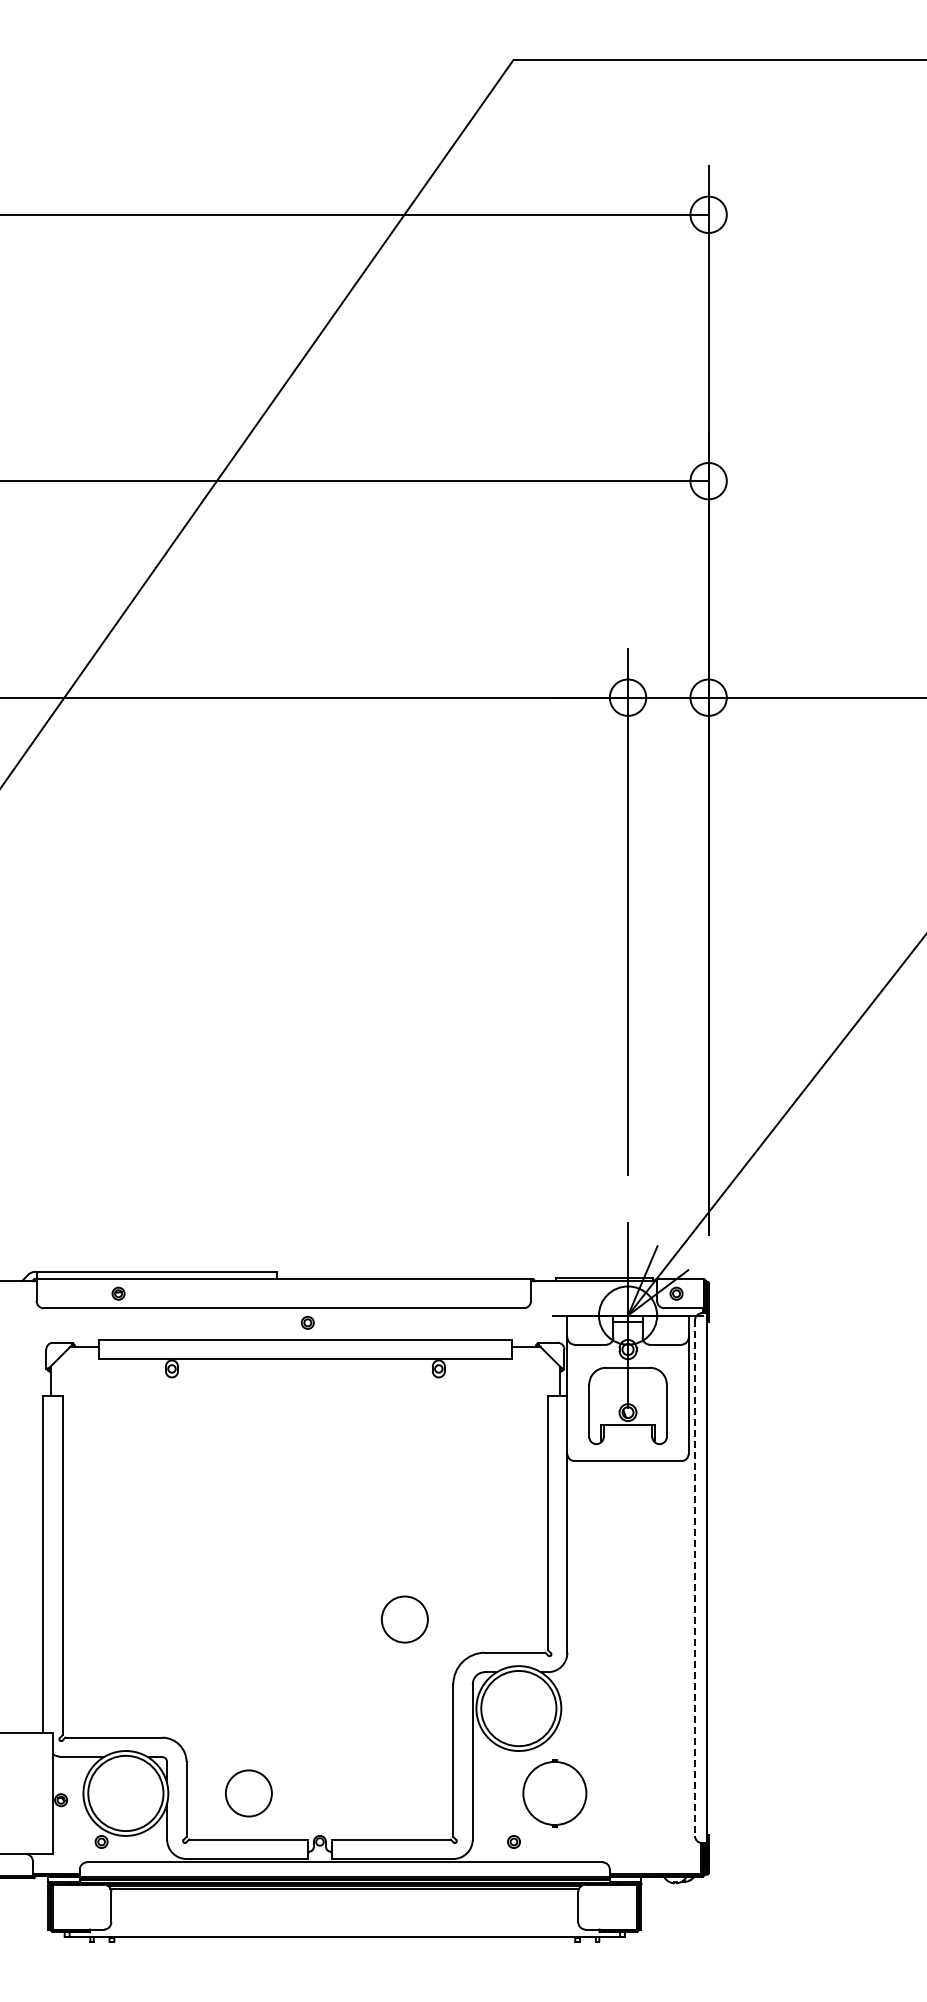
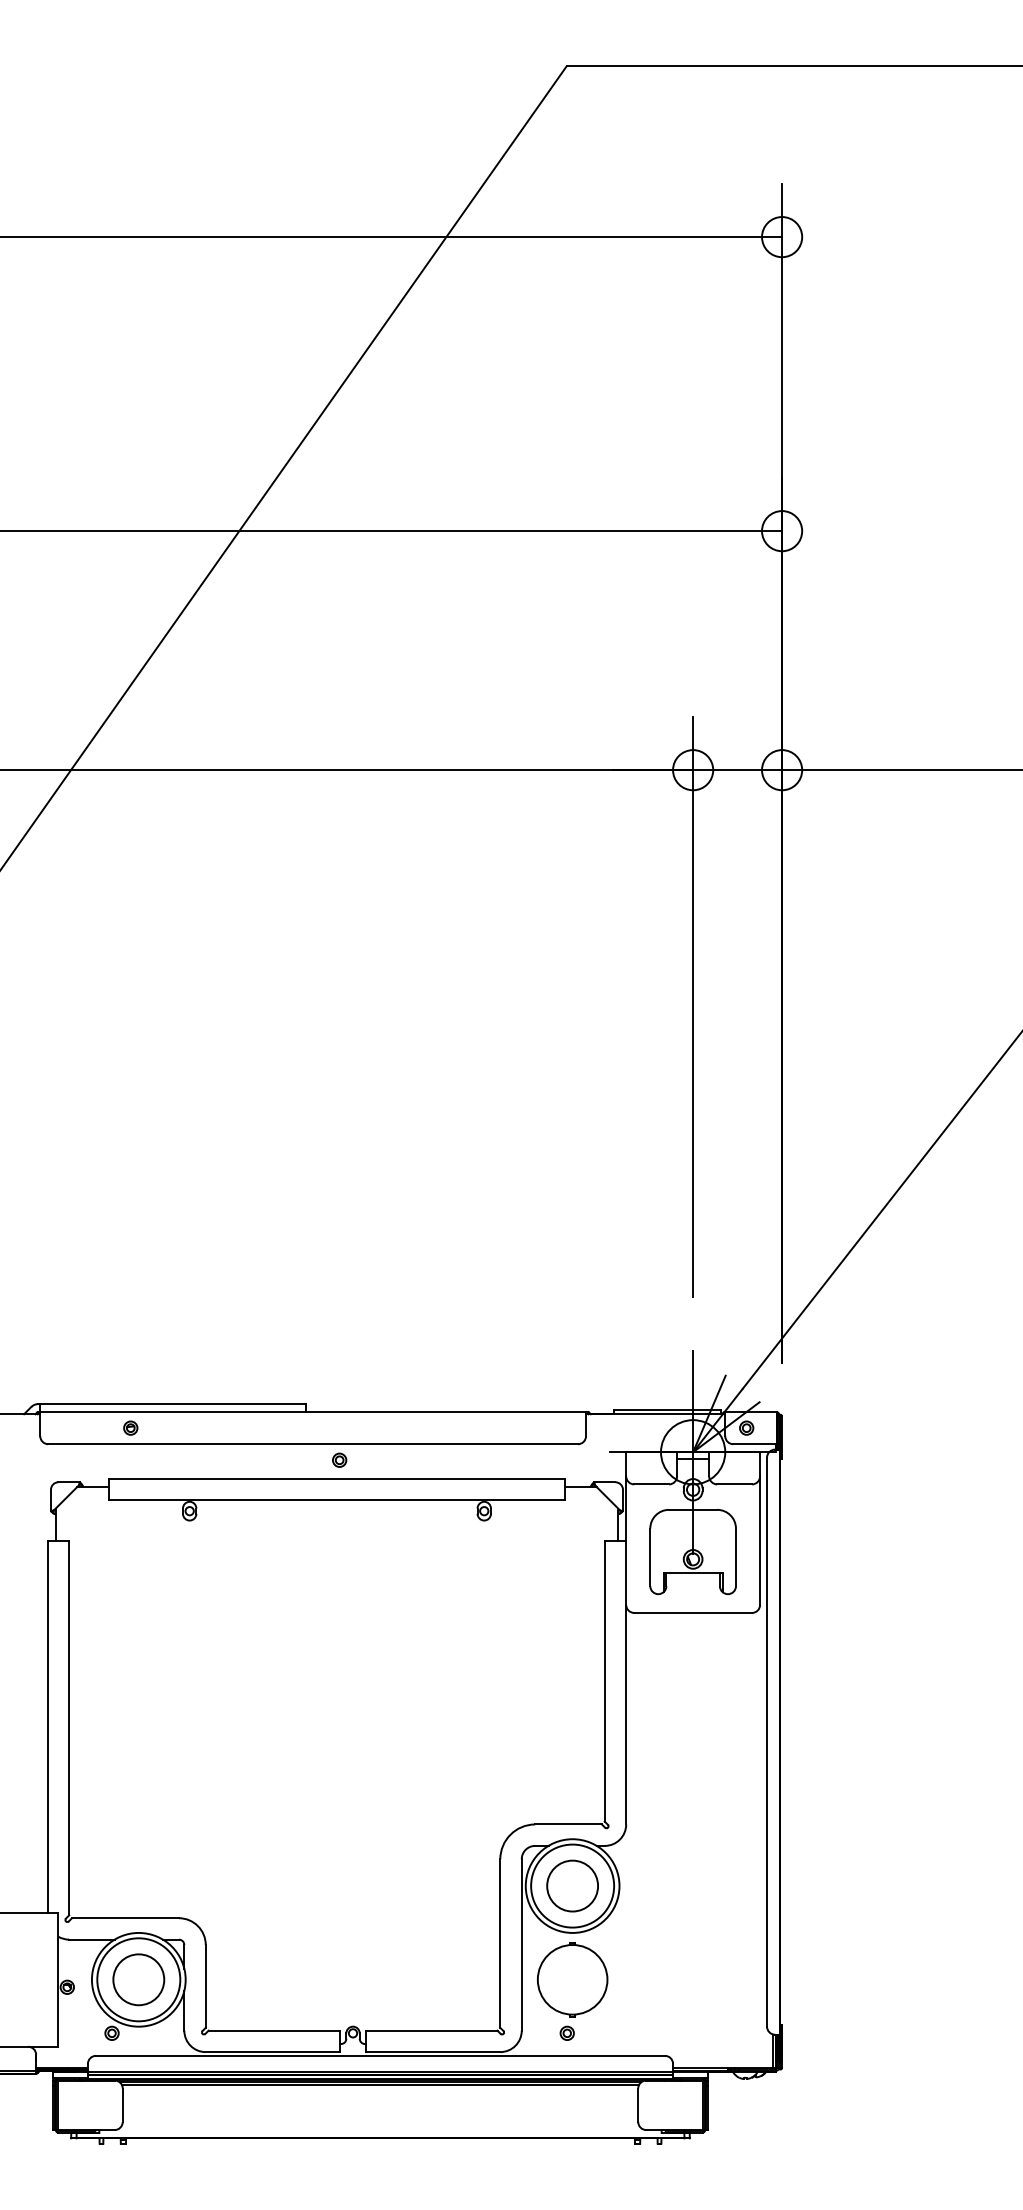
line: (695, 1578) -> (767, 1742), dashed -> solid
circle: (404, 1619) -> (572, 1886), moved
circle: (248, 1793) -> (138, 1979), moved
part: (554, 1793) -> (572, 1979), moved

